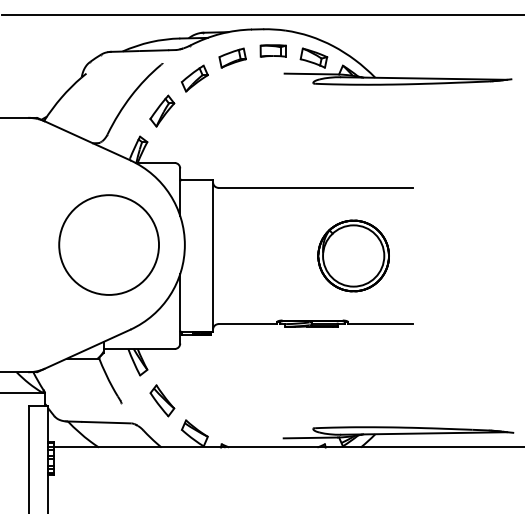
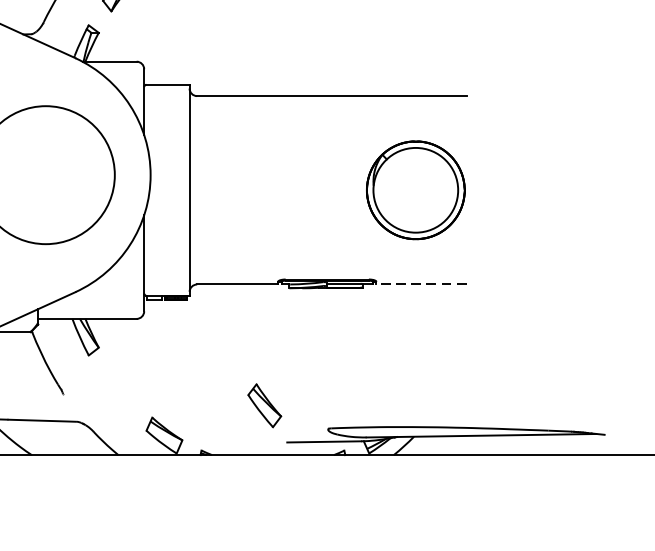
part: (353, 255) -> (415, 189), moved
line: (380, 324) -> (421, 285), solid -> dashed
part: (162, 400) -> (264, 405), moved

